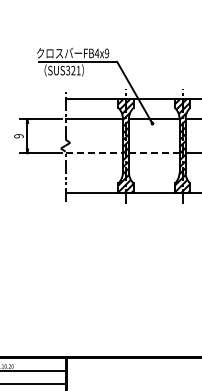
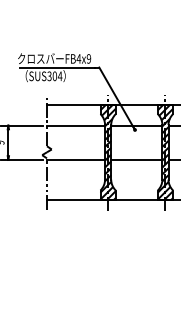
text: (75, 70) -> (57, 76), SUS321 -> SUS304
line: (94, 153) -> (76, 160), dashed -> solid
line: (154, 153) -> (137, 160), dashed -> solid

